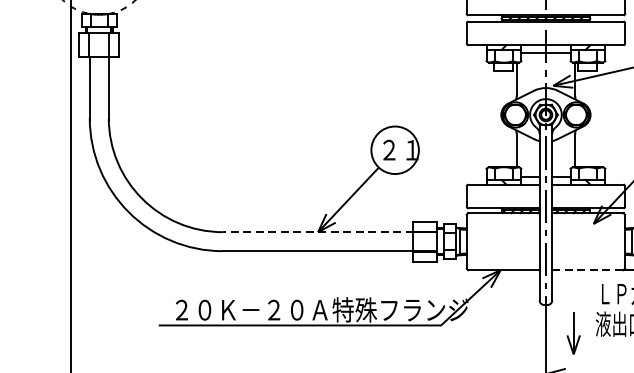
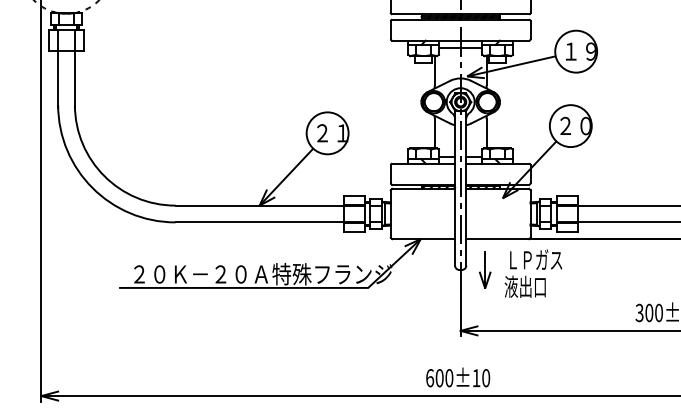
line: (317, 232) -> (259, 205), dashed -> solid
line: (588, 270) -> (498, 239), dashed -> solid
part: (572, 332) -> (484, 269), moved

